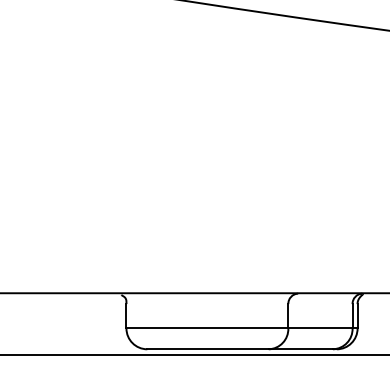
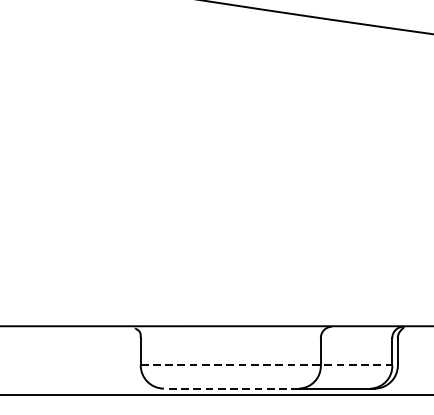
line: (242, 328) -> (269, 365), solid -> dashed
line: (208, 349) -> (232, 388), solid -> dashed

